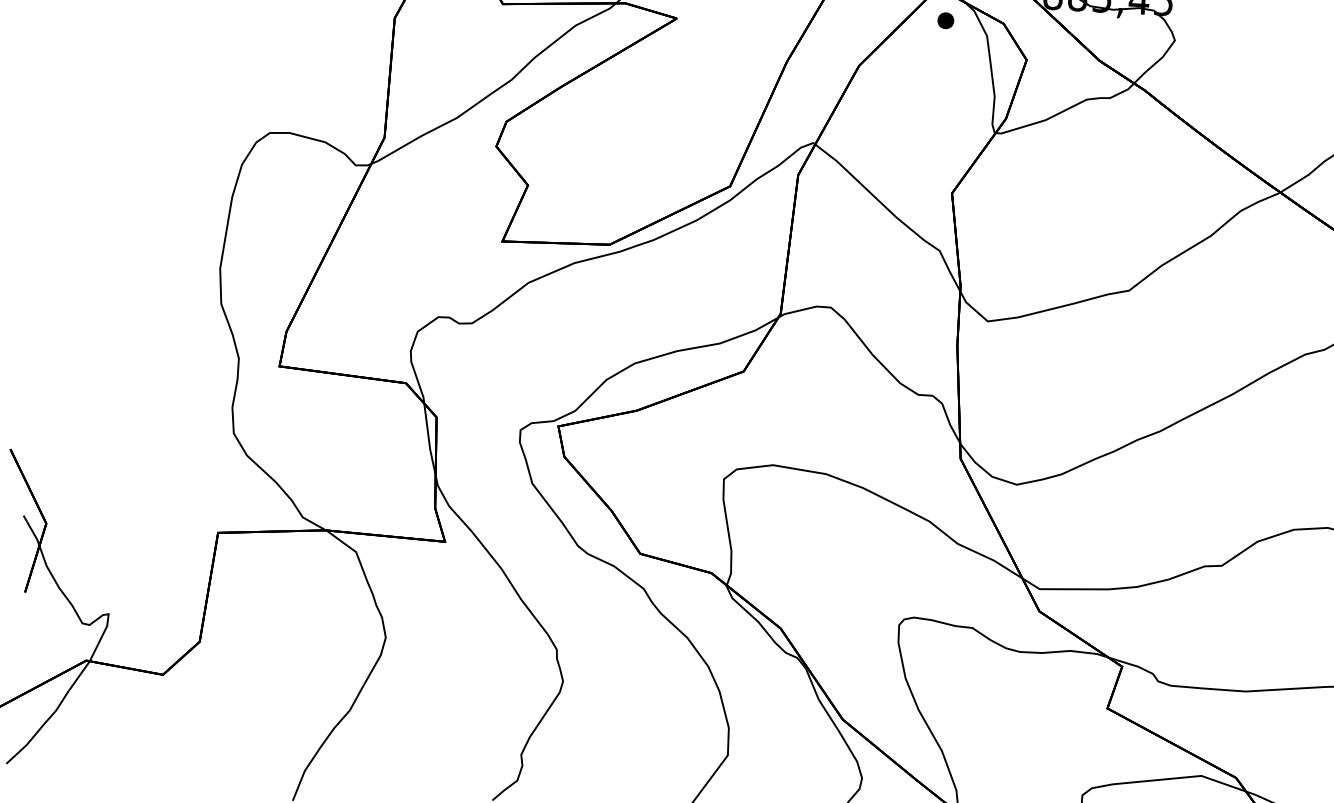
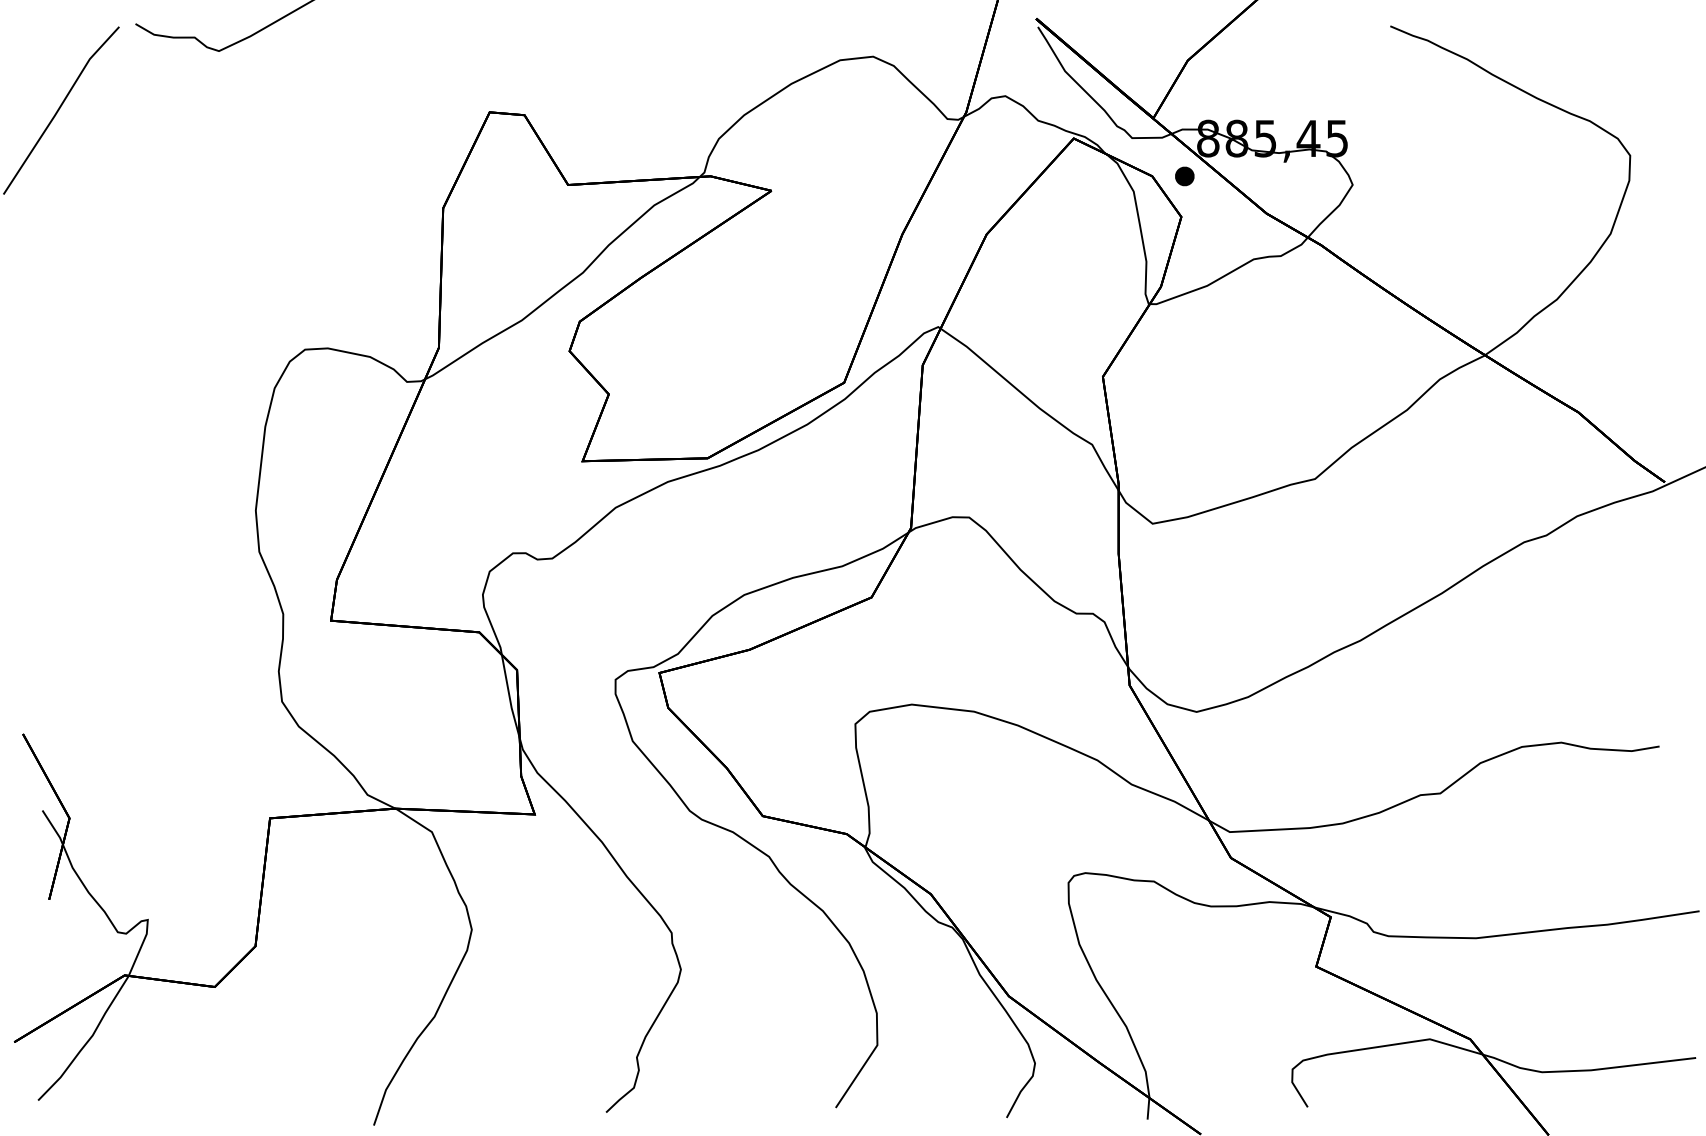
part: (945, 20) -> (1184, 176), moved

